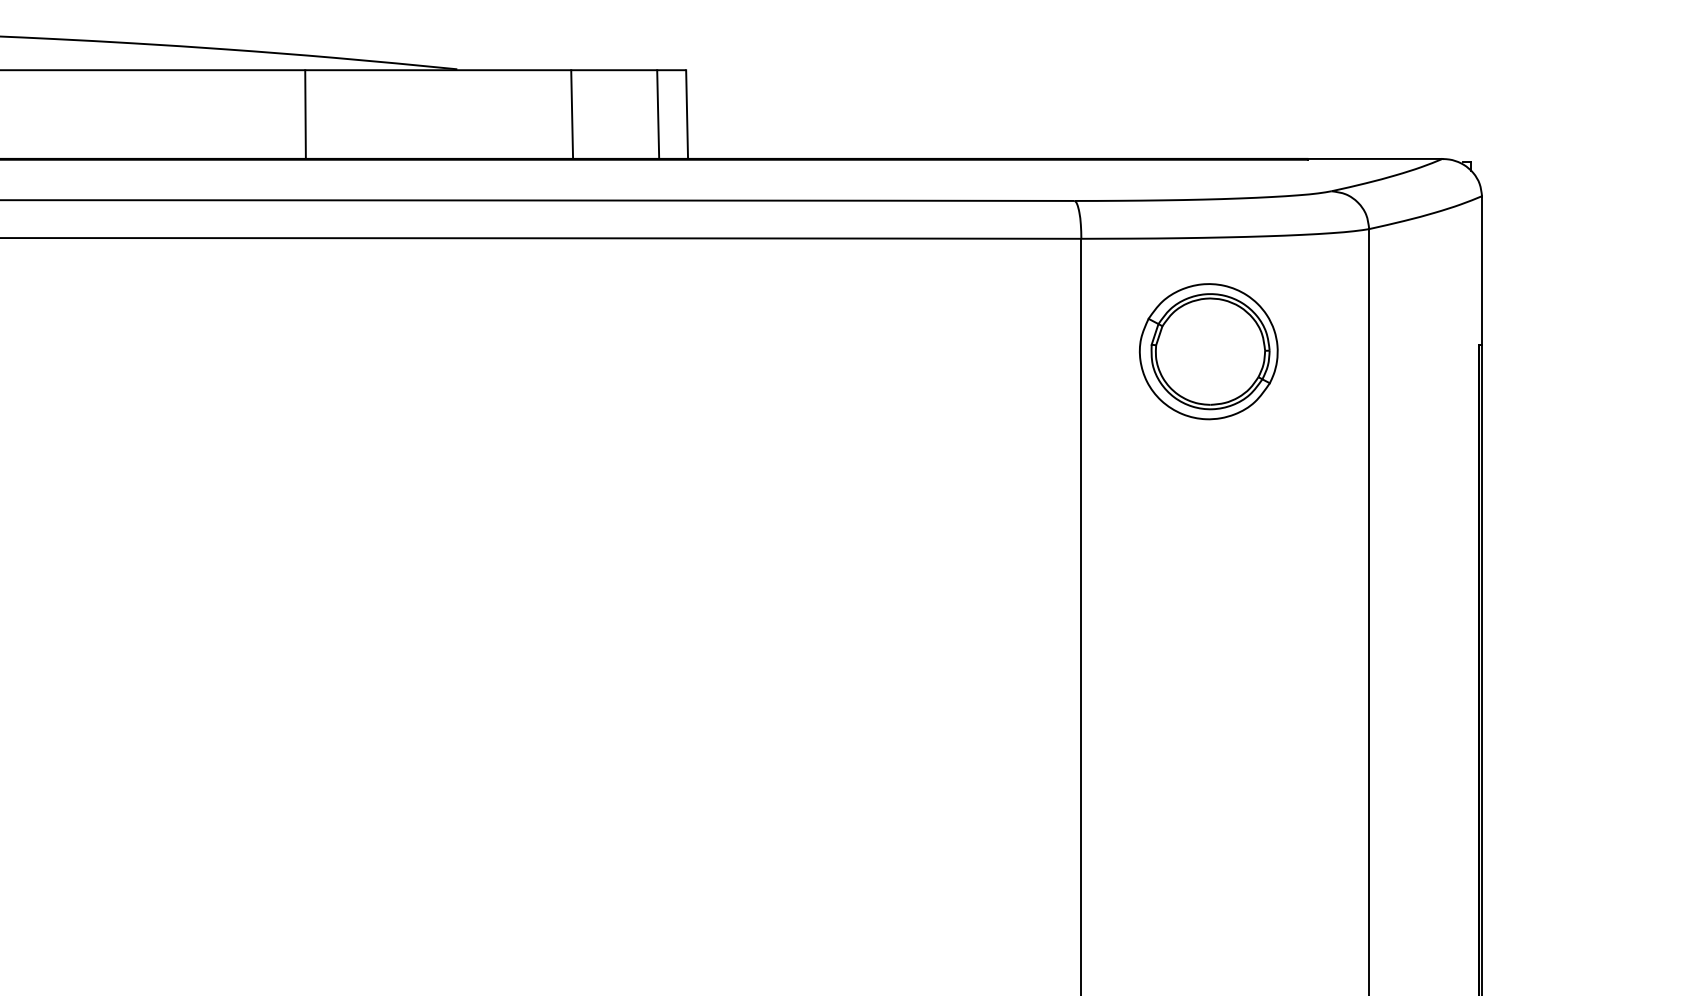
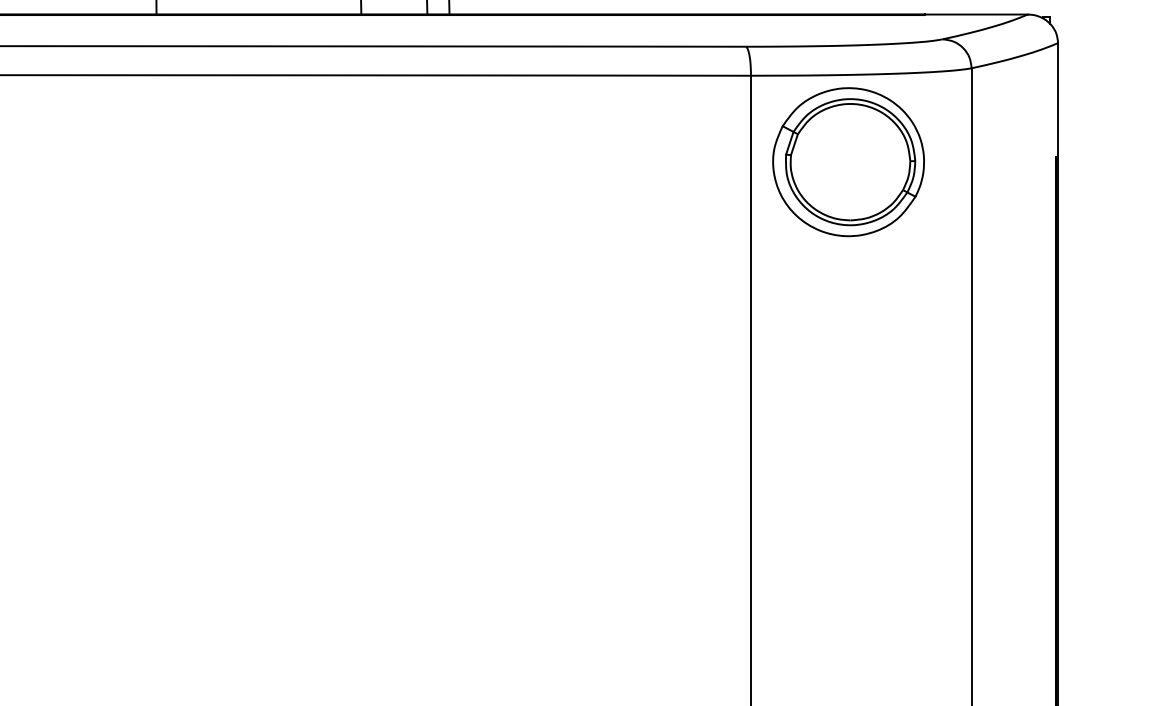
part: (1208, 351) -> (848, 162), size x1.43

